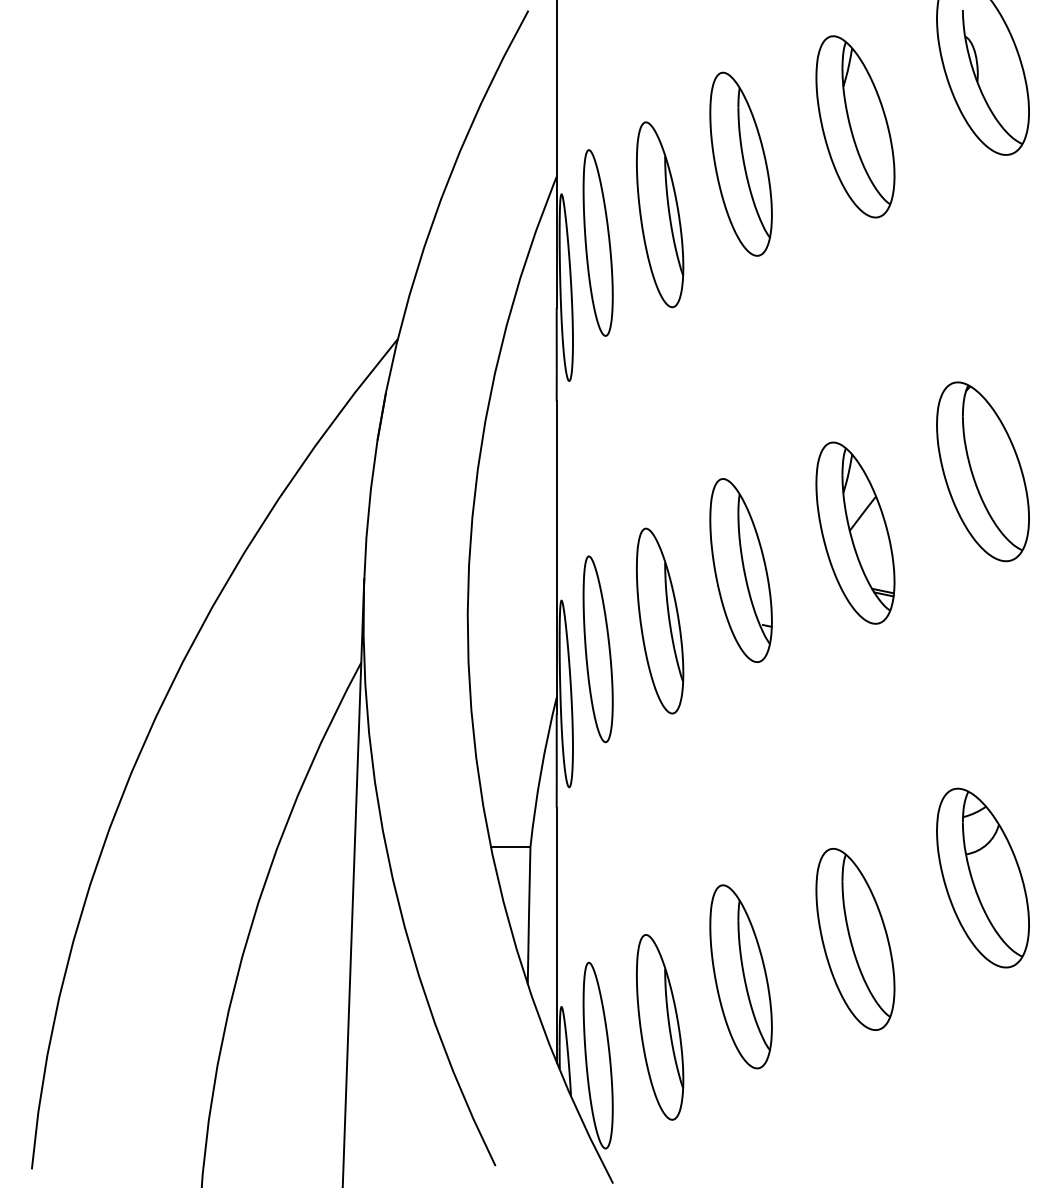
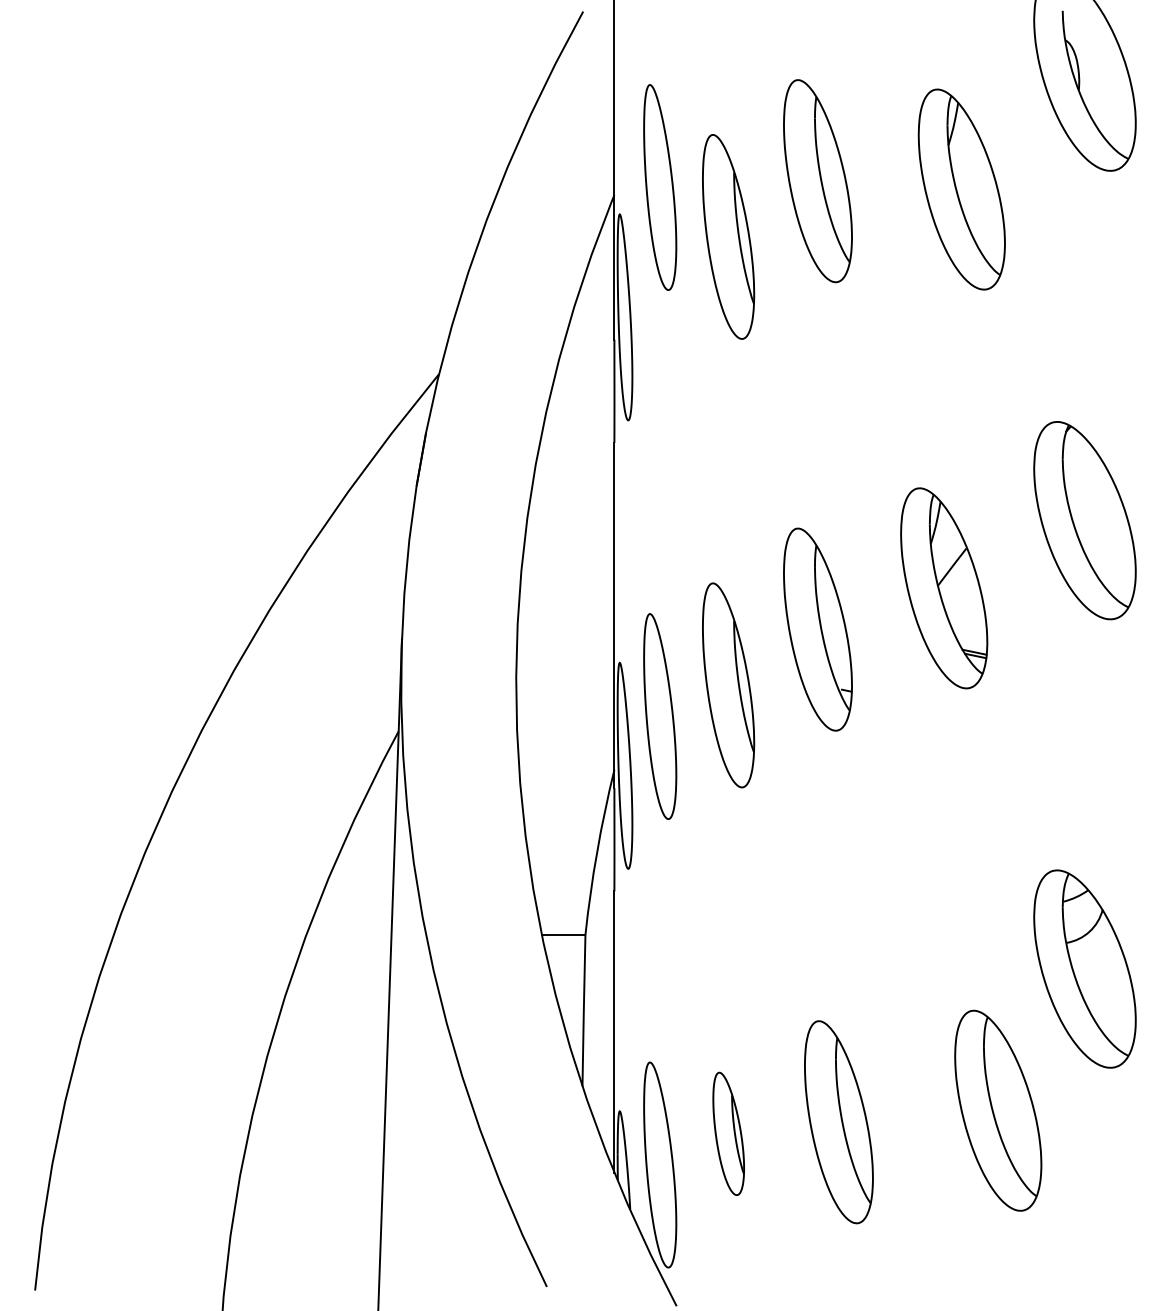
part: (855, 126) -> (961, 189), moved
part: (597, 242) -> (659, 186), moved
part: (855, 939) -> (998, 1110), moved
part: (740, 976) -> (838, 1121), moved
part: (660, 1027) -> (728, 1133), size x0.6

